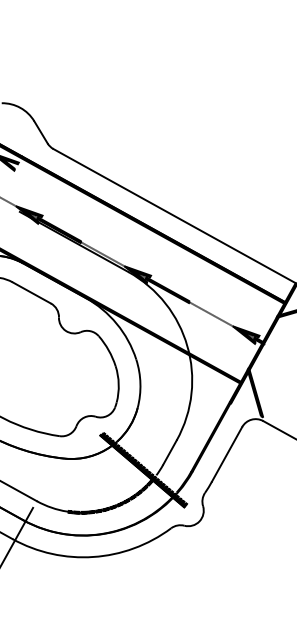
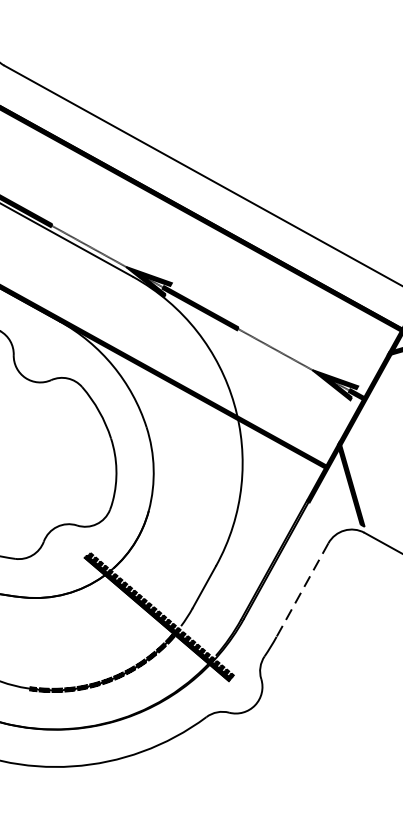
line: (226, 454) -> (301, 590), solid -> dashed

